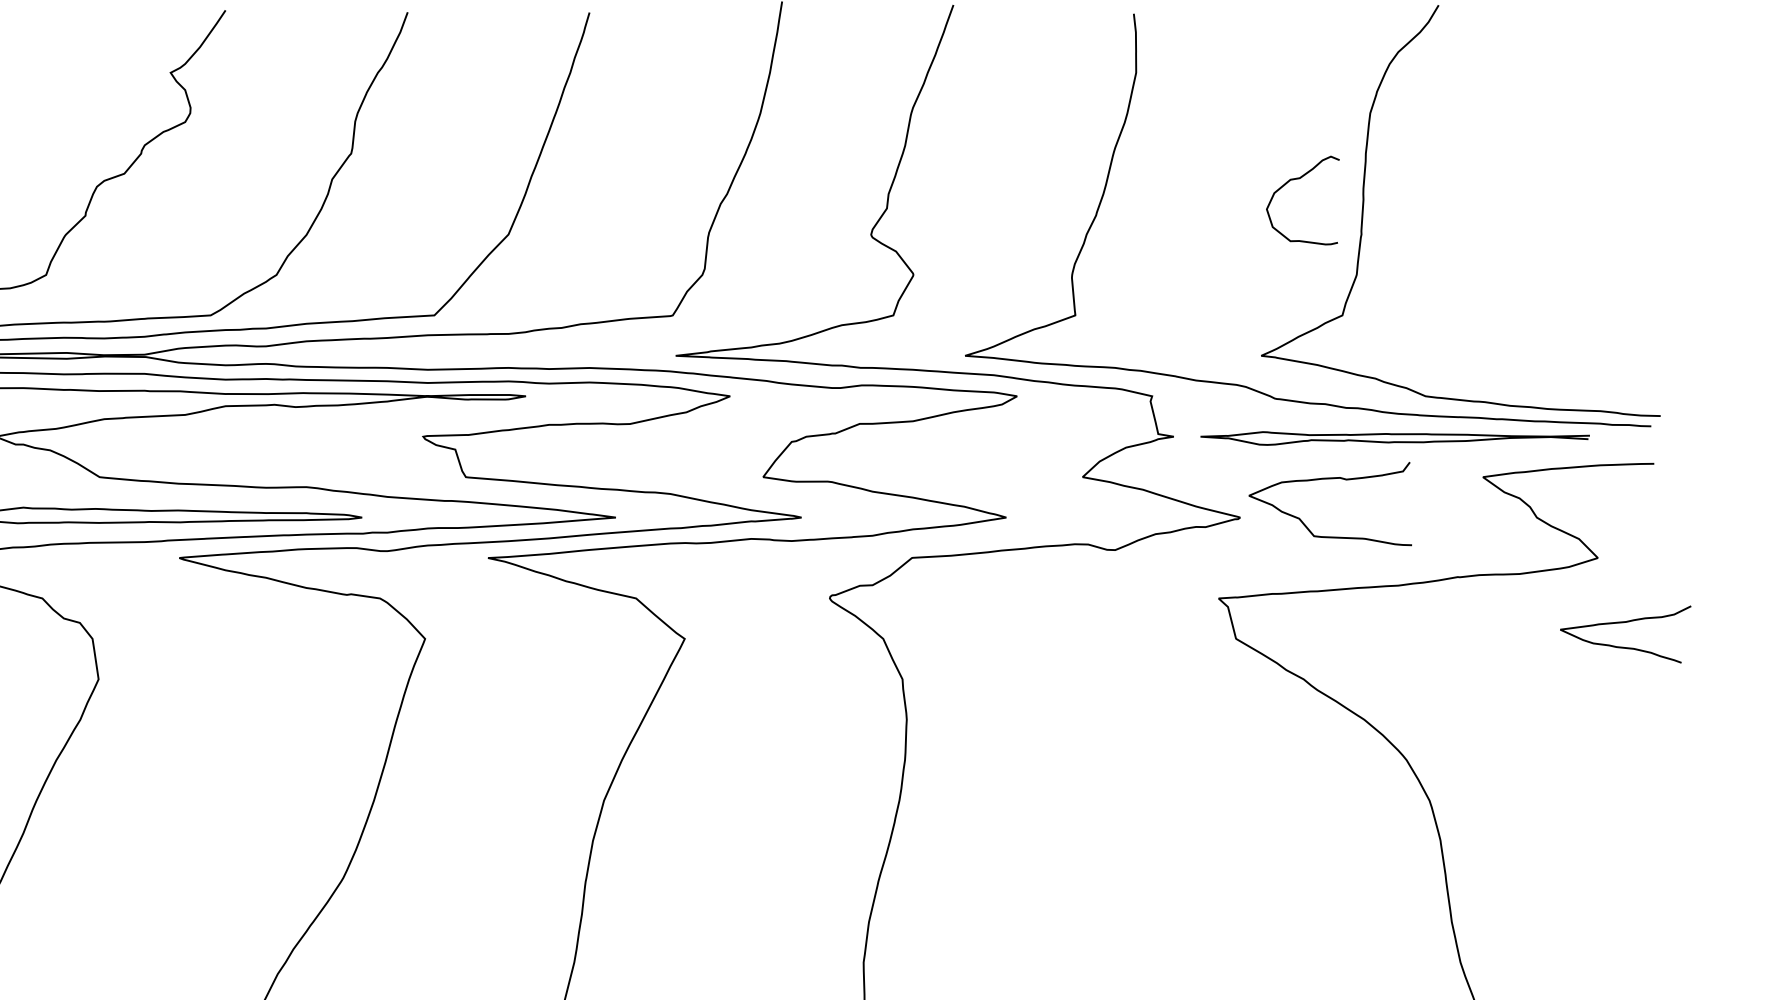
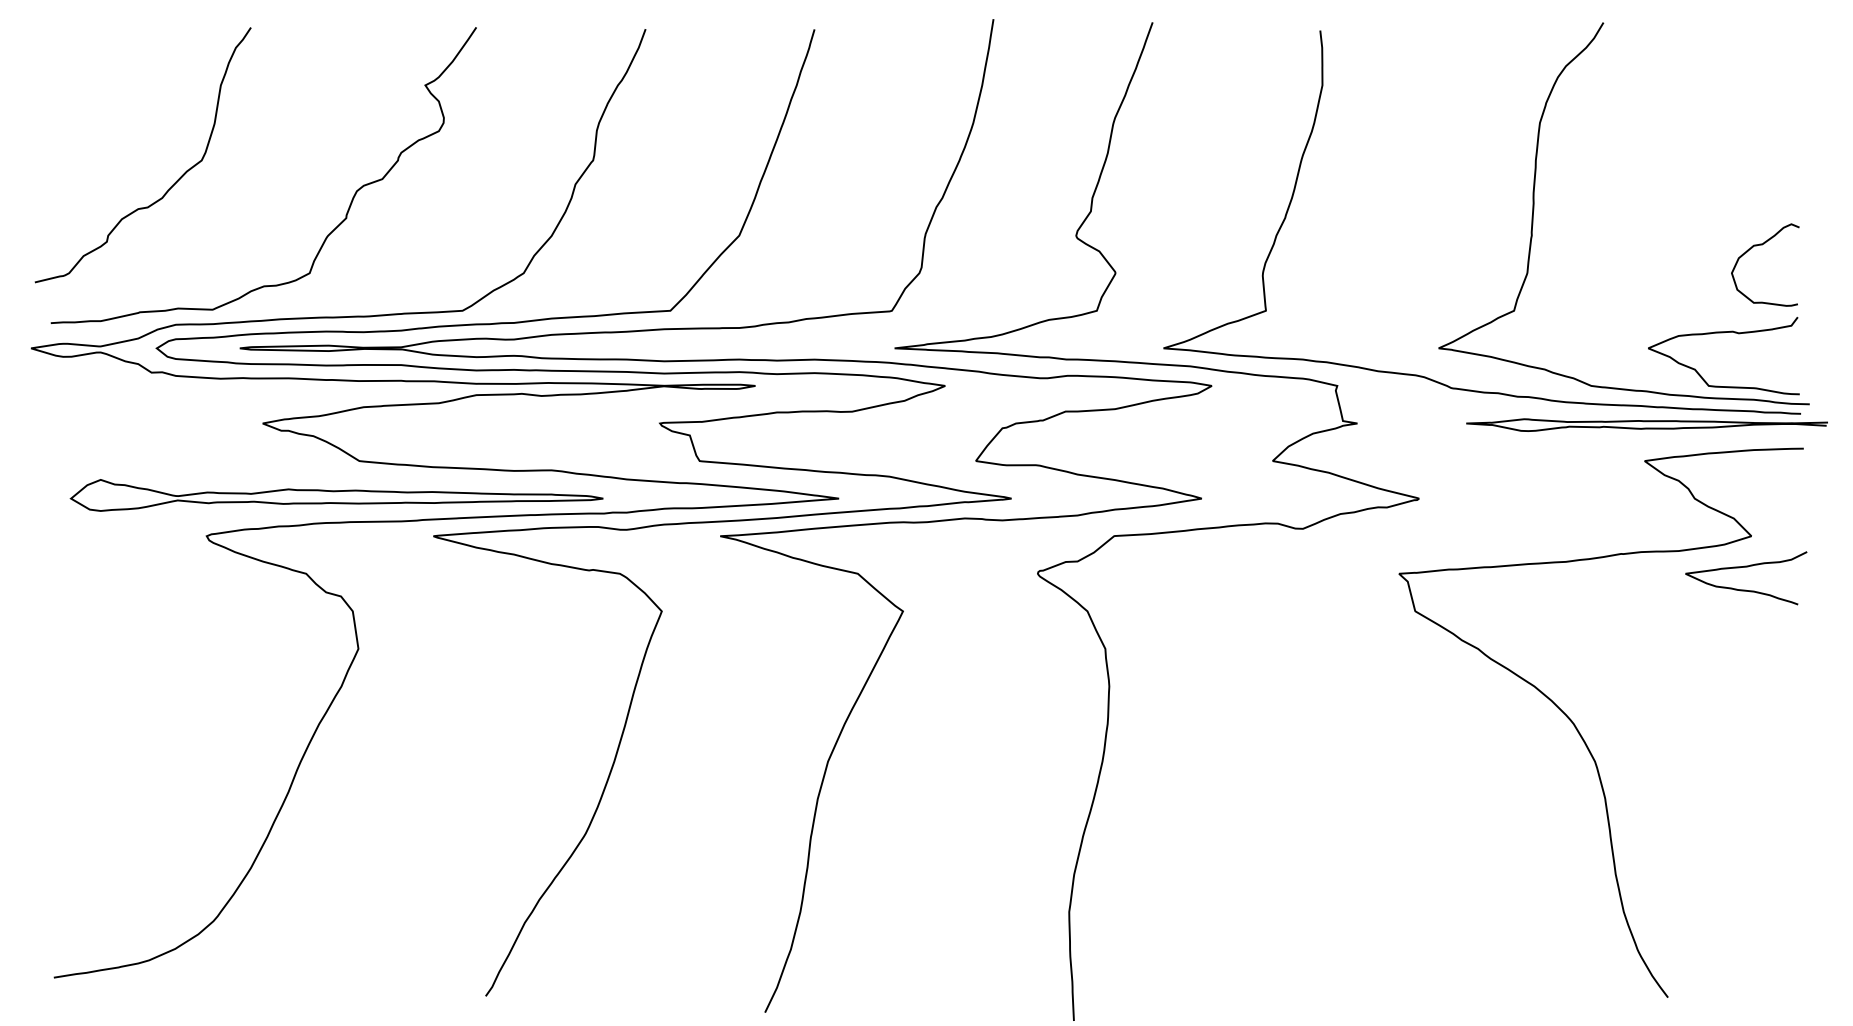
curve: (1299, 179) -> (1762, 245), moved
curve: (1394, 435) -> (1646, 422), moved
curve: (1329, 479) -> (1723, 333), moved
curve: (1625, 622) -> (1746, 567), moved

